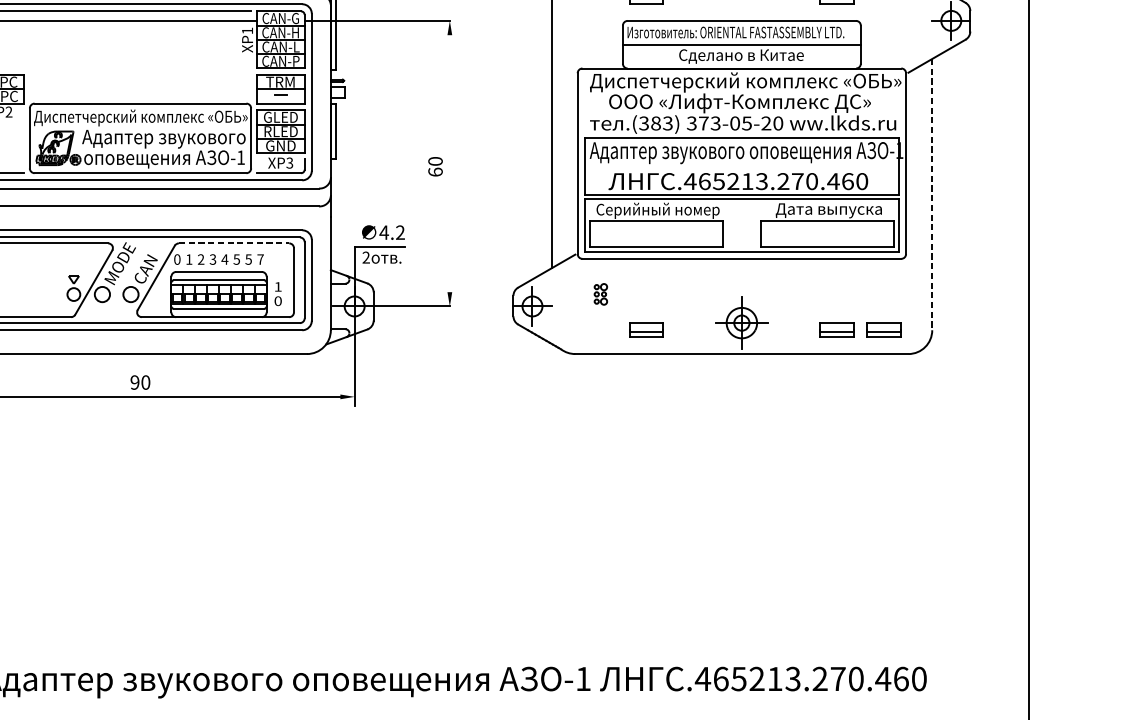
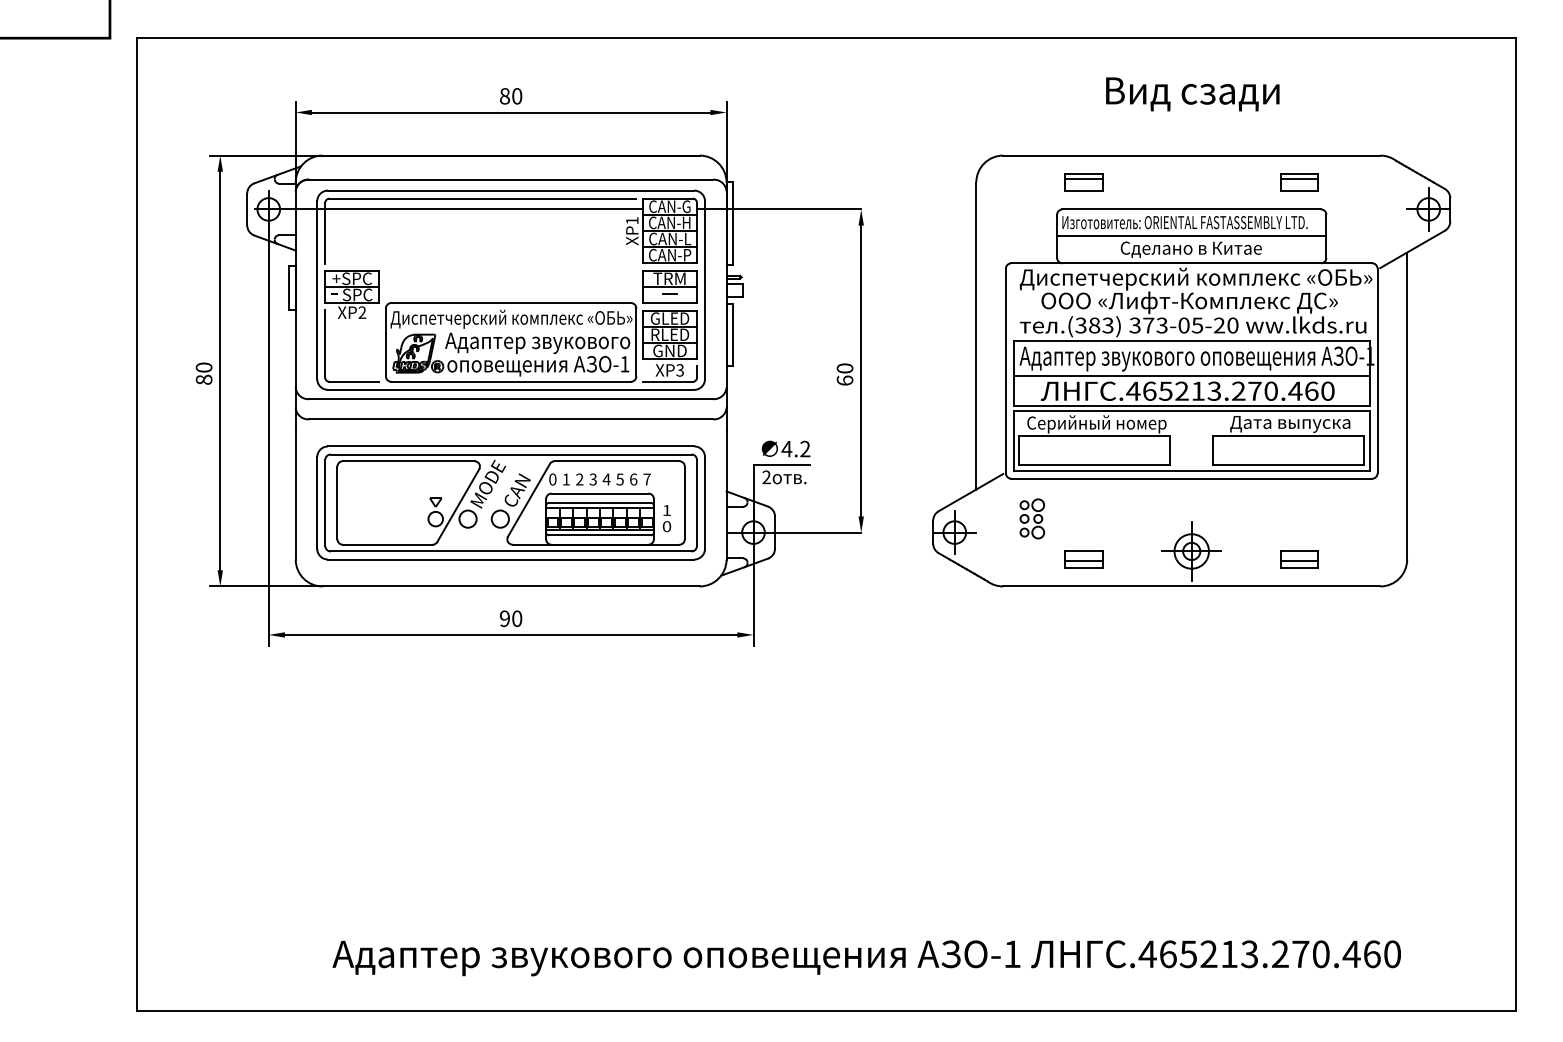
line: (450, 163) -> (861, 370), added
line: (741, 168) -> (1191, 376), added
line: (932, 195) -> (1407, 406), dashed -> solid
line: (234, 243) -> (617, 461), dashed -> solid
text: (248, 259) -> (633, 479), 5 -> 6
part: (600, 293) -> (1031, 518), size x1.67
part: (883, 330) -> (1352, 559), removed

